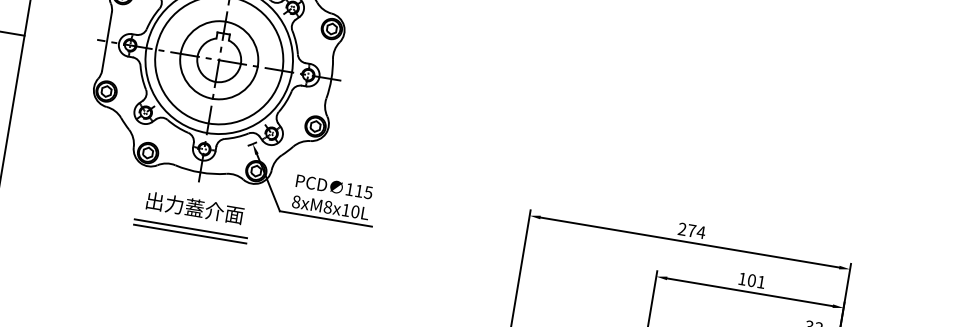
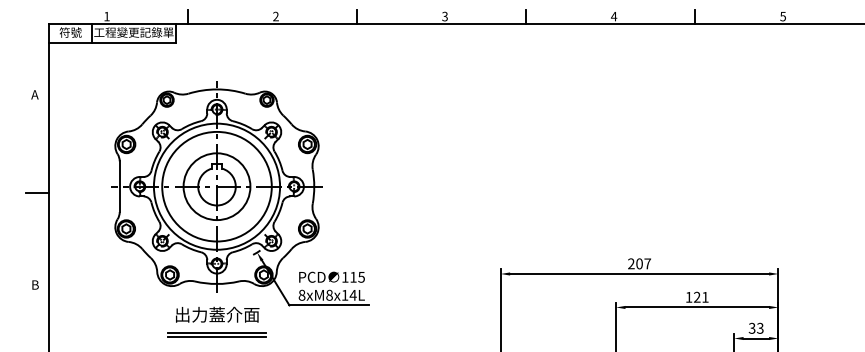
text: (354, 210) -> (352, 294), 8xM8x10L -> 8xM8x14L
text: (696, 231) -> (643, 263), 274 -> 207
text: (751, 280) -> (696, 297), 101 -> 121

